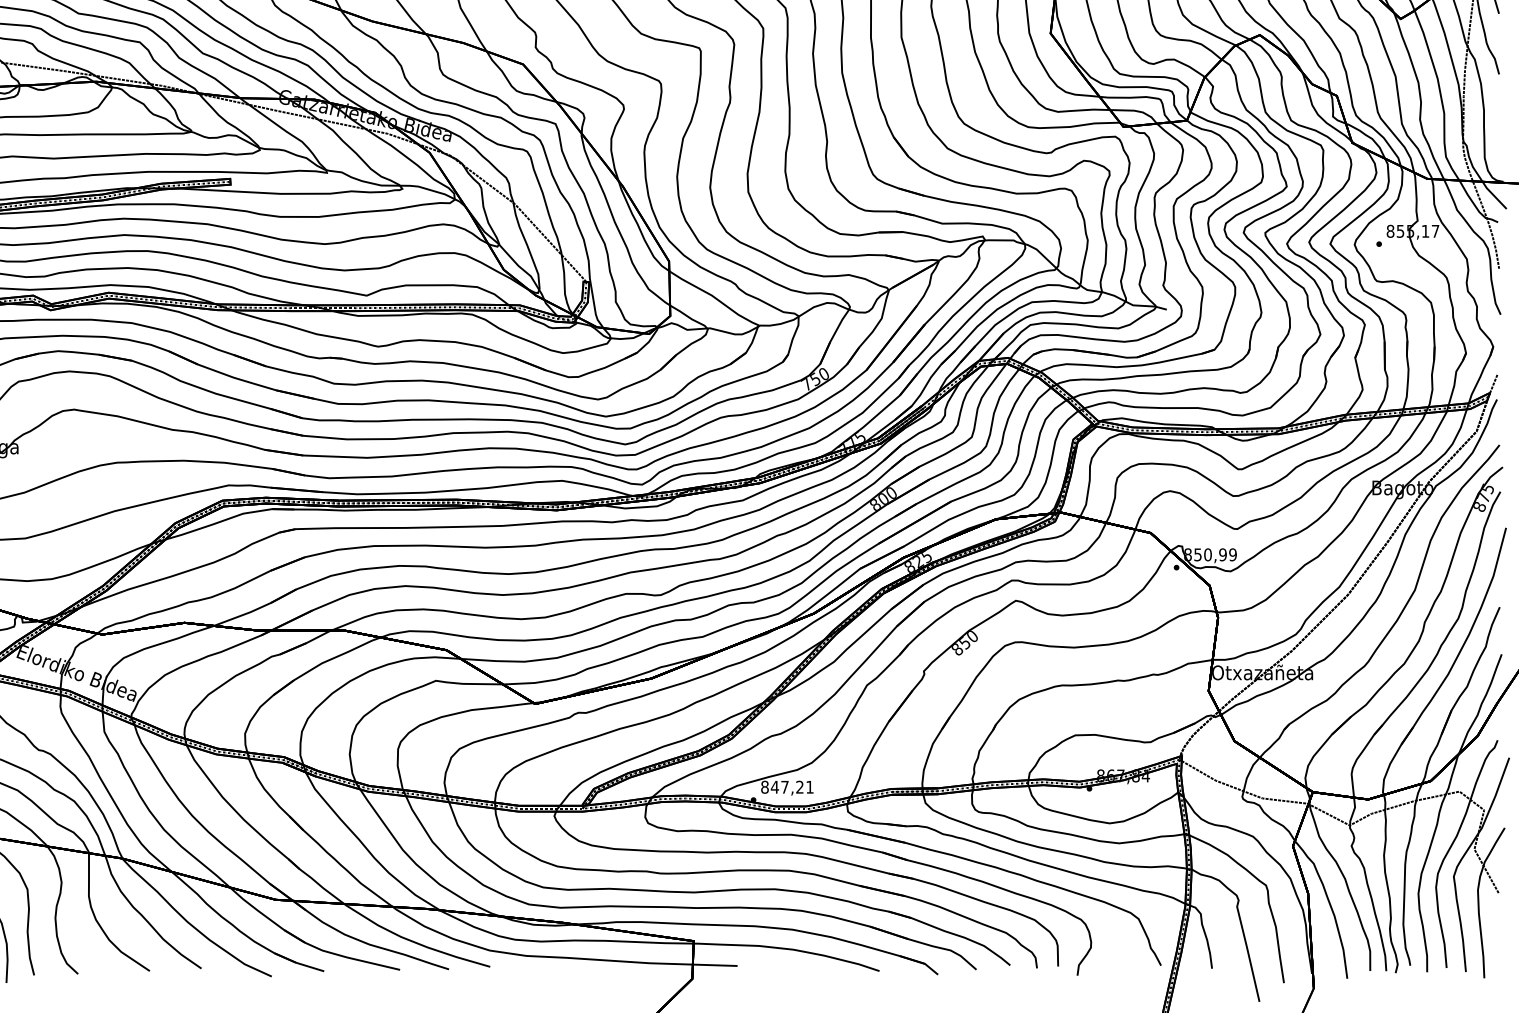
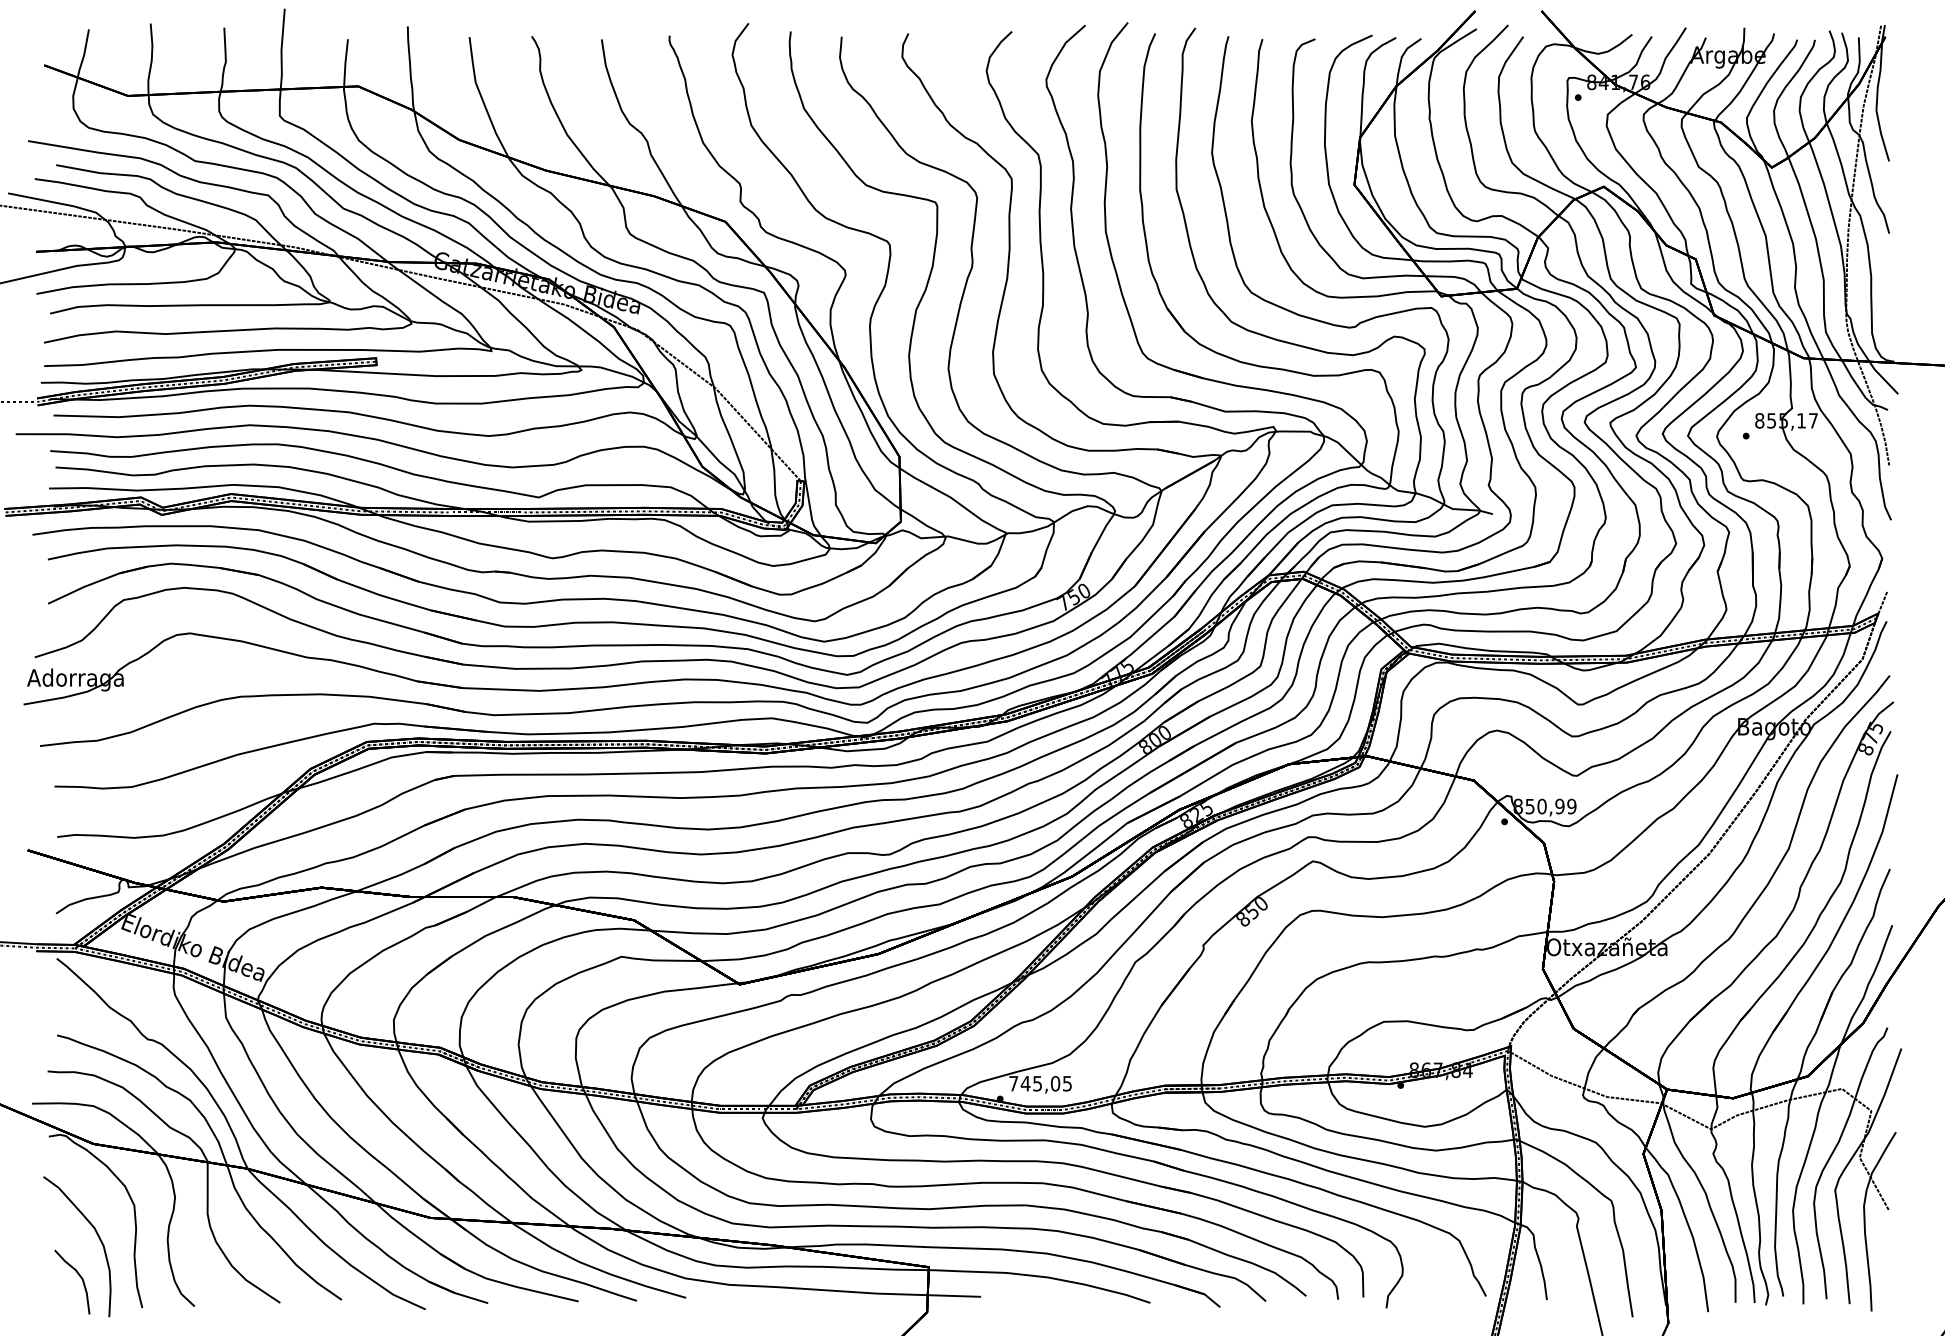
text: (787, 787) -> (1040, 1083), 847,21 -> 745,05

